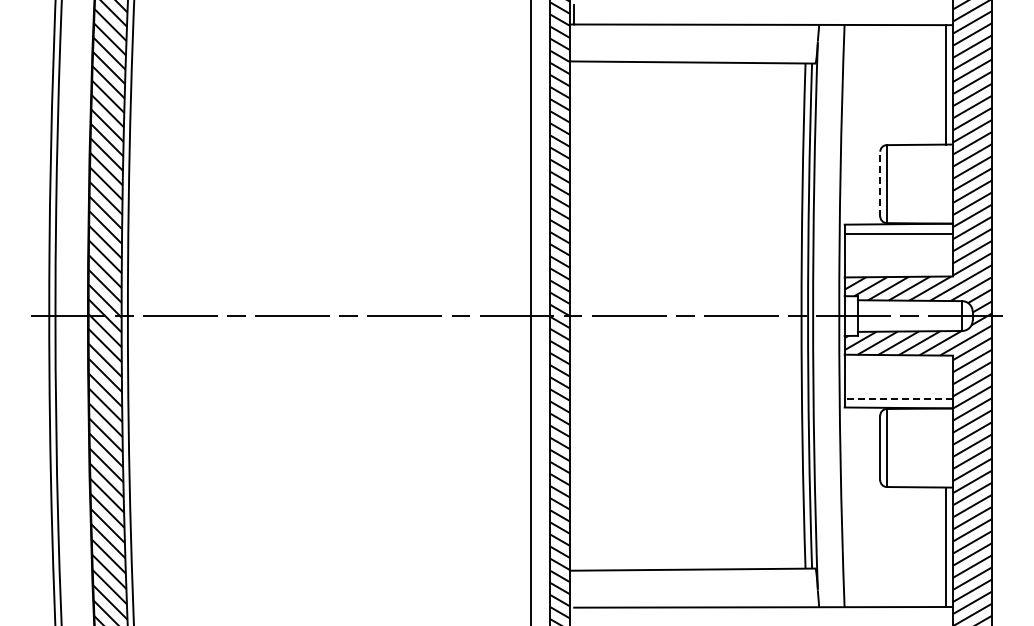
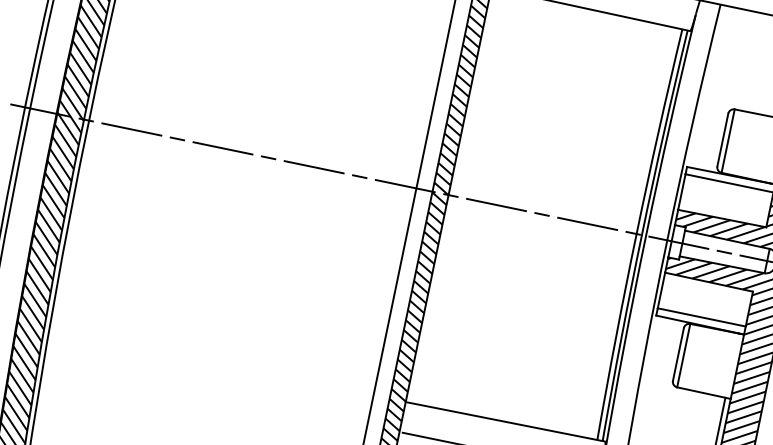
line: (880, 183) -> (723, 139), dashed -> solid
line: (898, 398) -> (701, 317), dashed -> solid

